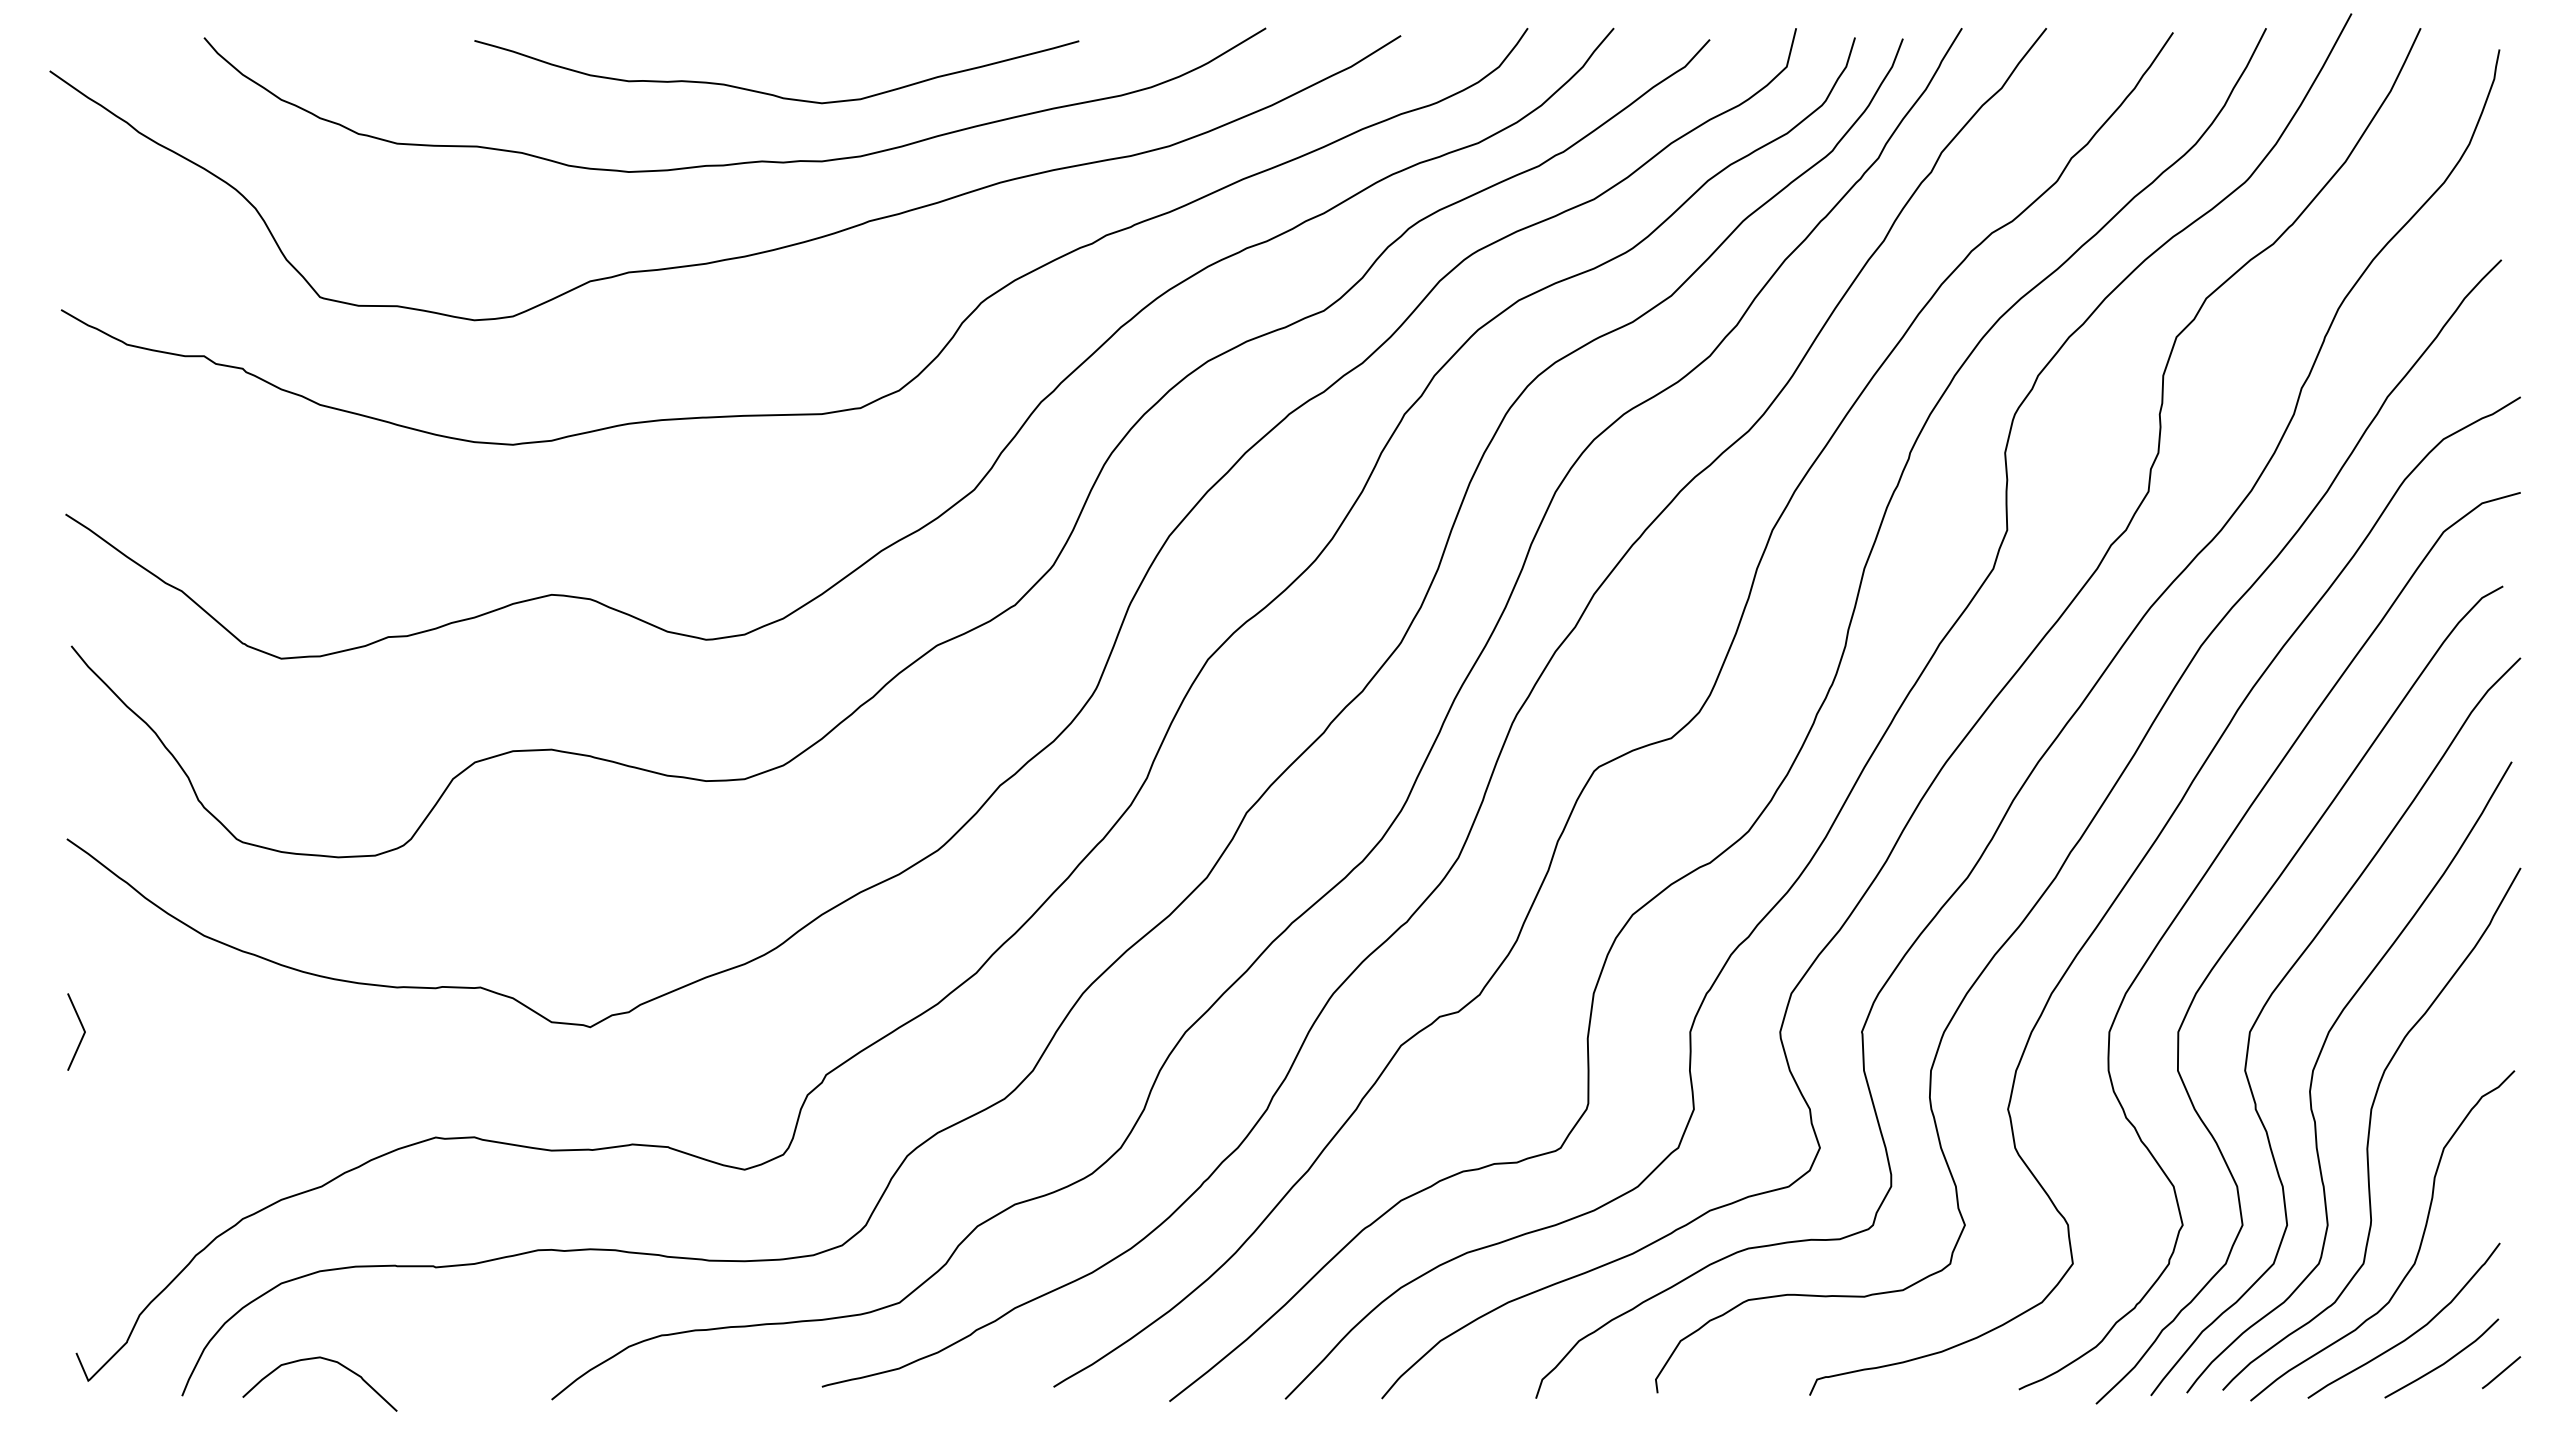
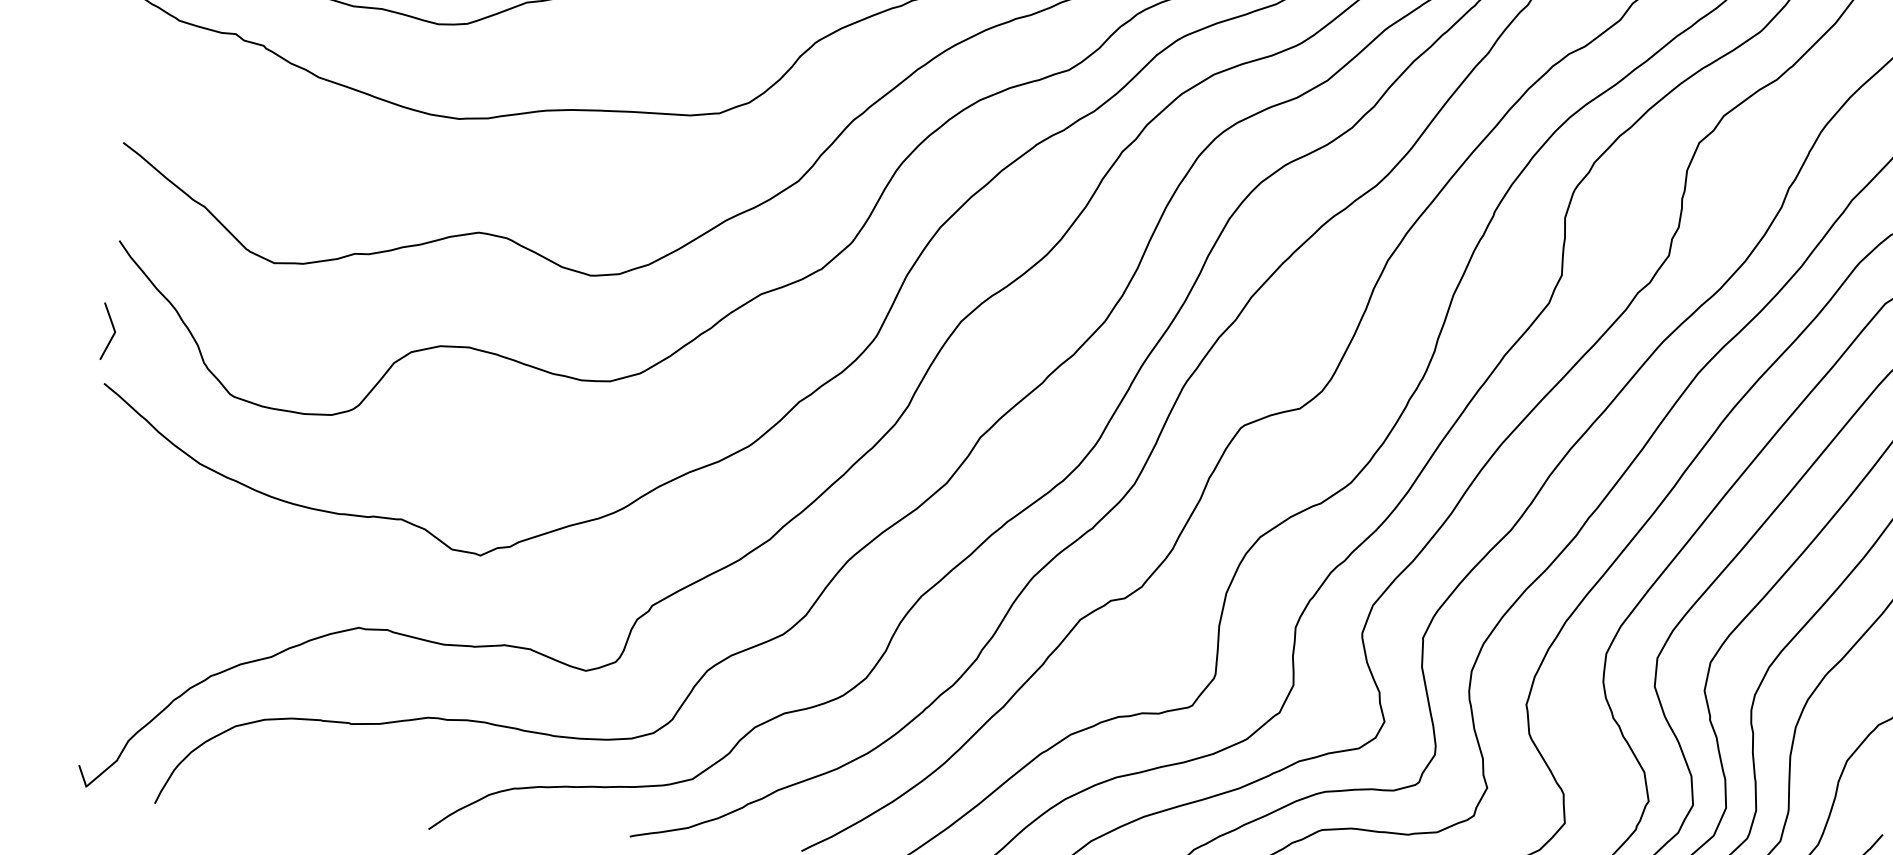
line: (82, 1029) -> (113, 330), moved
curve: (326, 1360) -> (264, 786), removed

